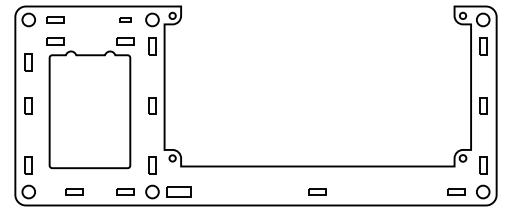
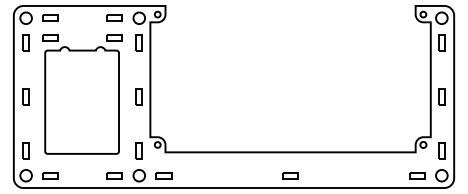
part: (125, 19) -> (114, 17), size x1.67
part: (28, 62) -> (25, 42), moved
part: (74, 191) -> (50, 175), moved
part: (179, 191) -> (164, 175), size x0.71

